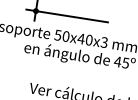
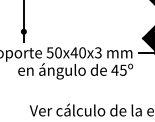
line: (66, 15) -> (55, 31), removed

